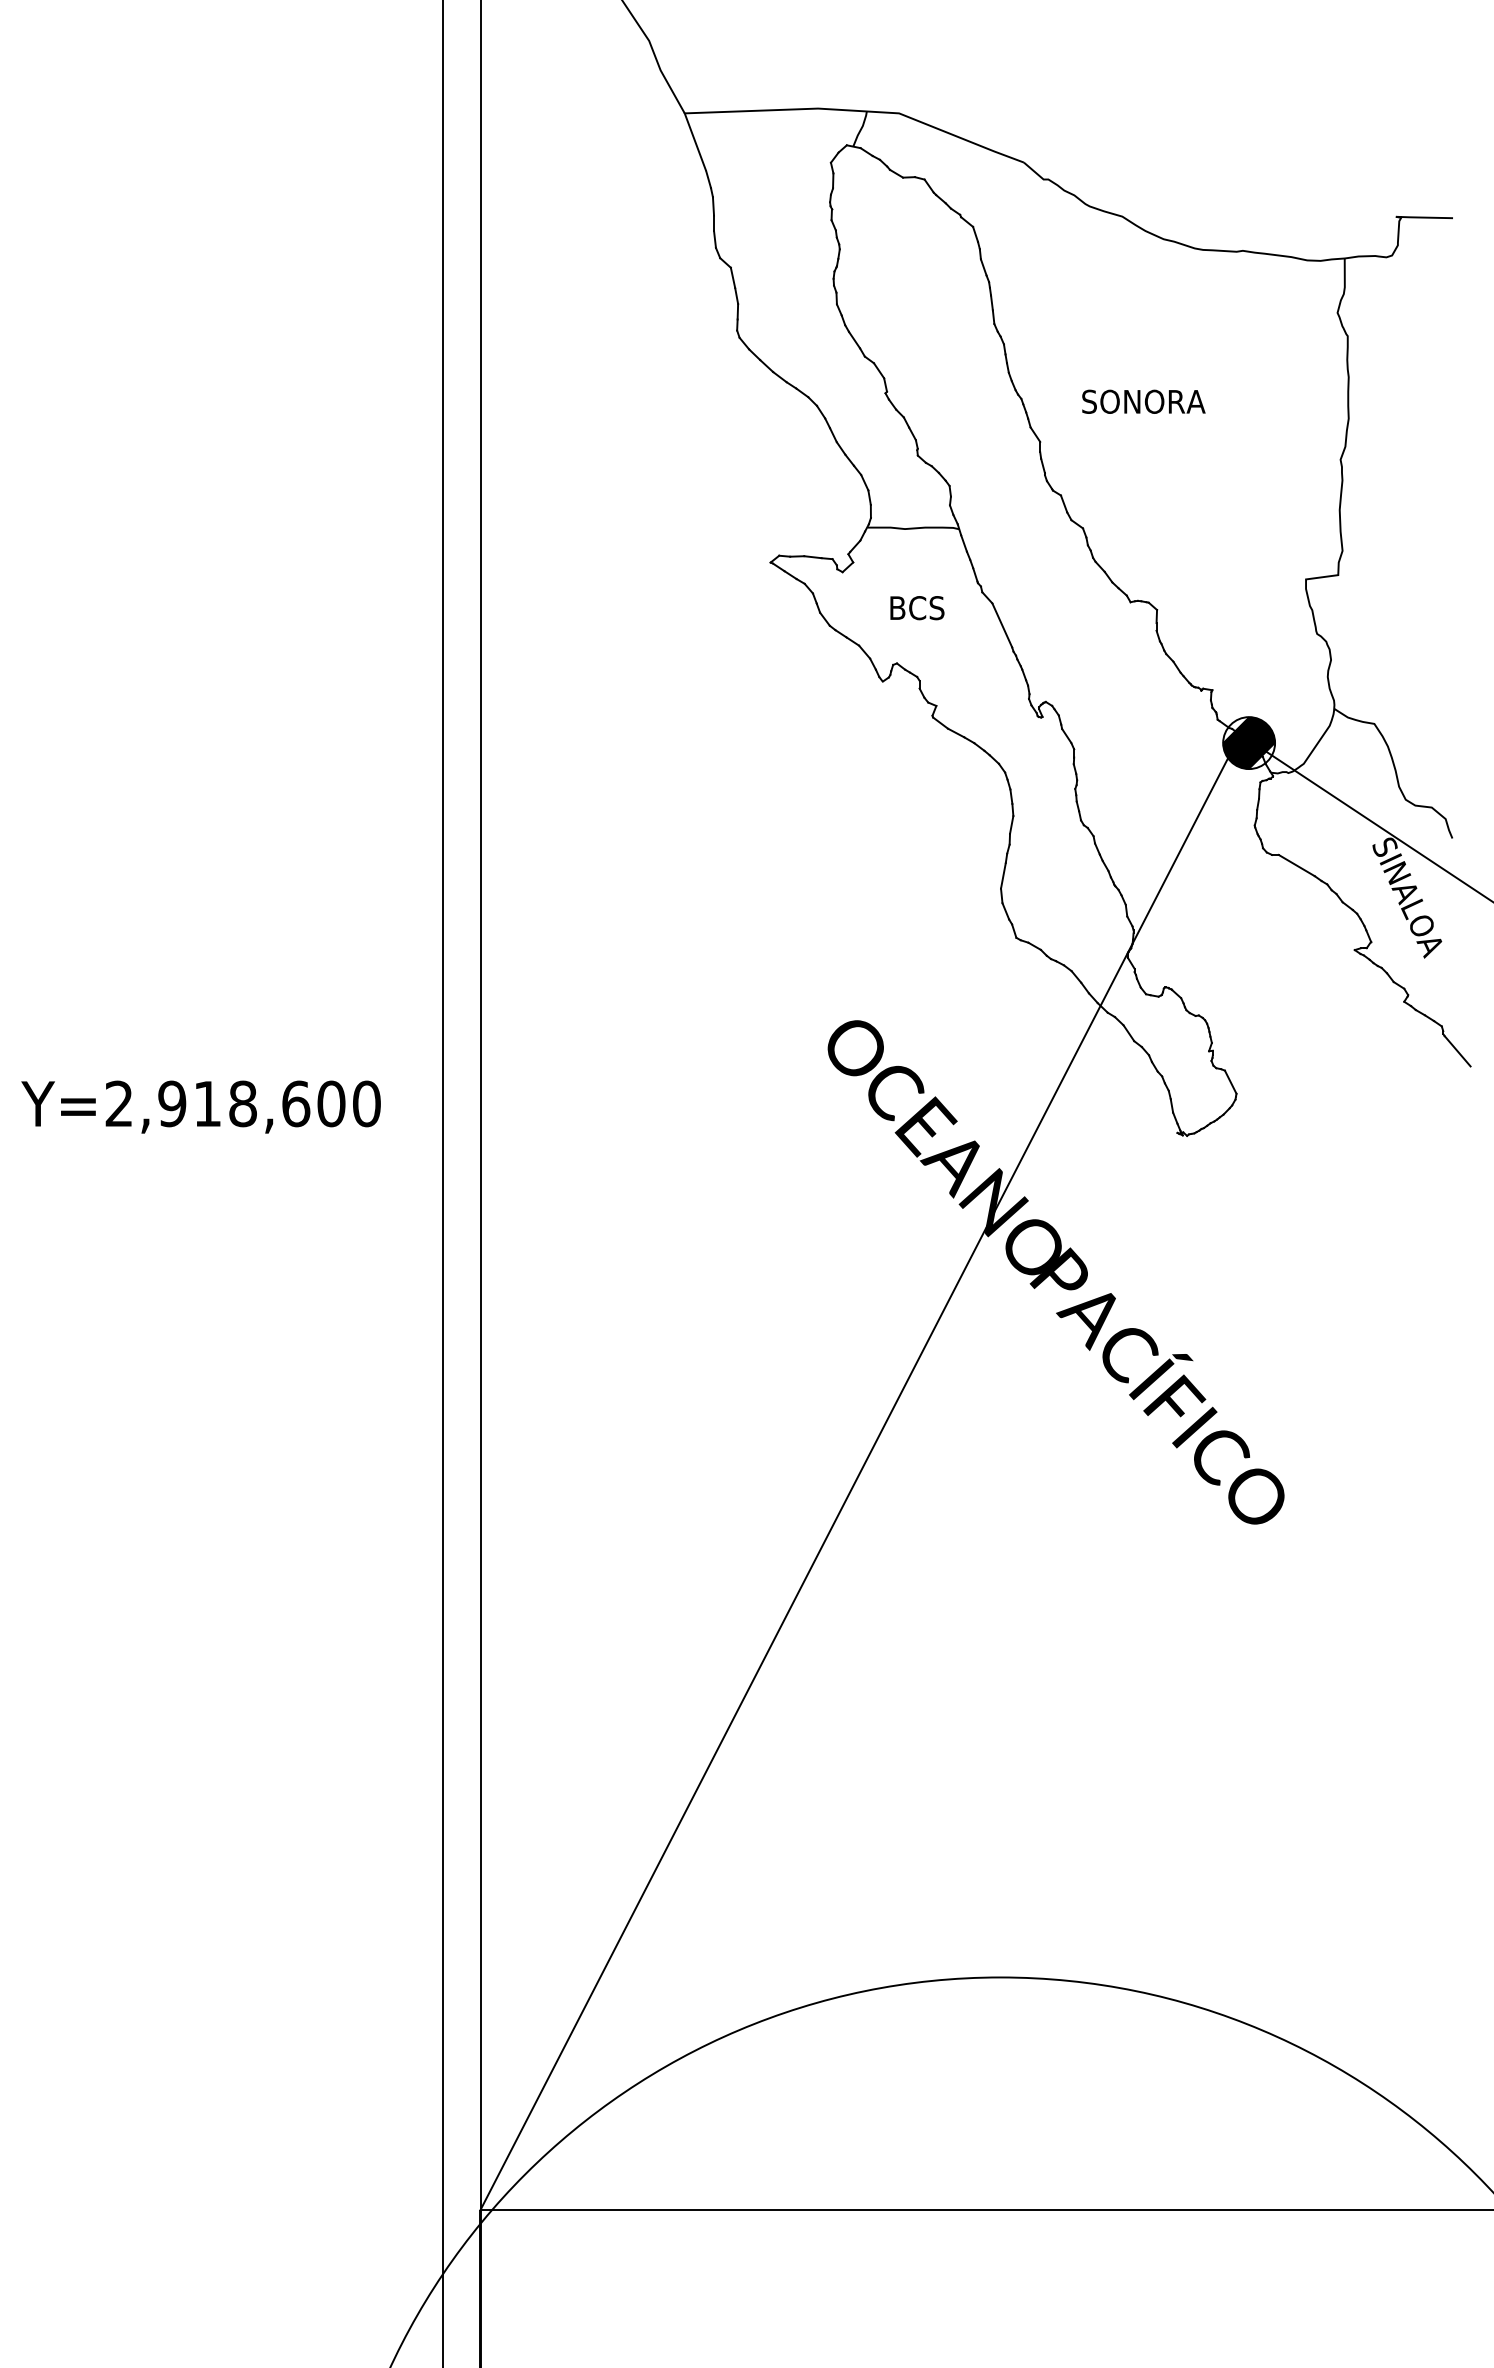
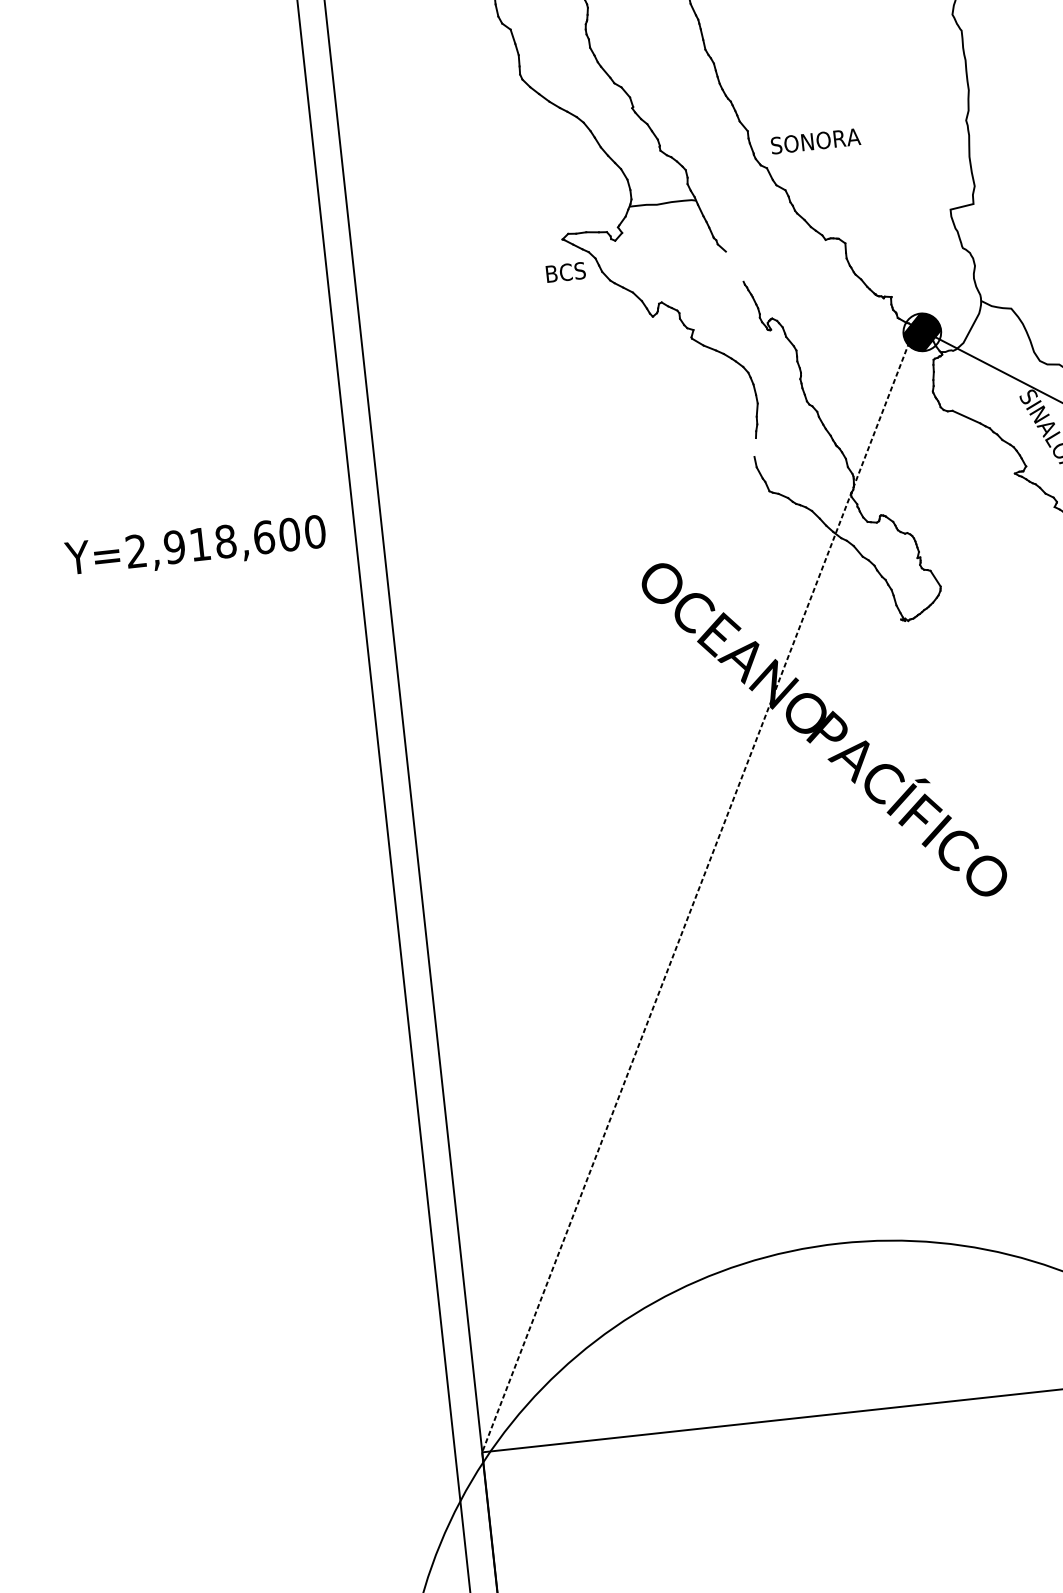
text: (1143, 401) -> (815, 141), moved
text: (917, 608) -> (566, 272), moved
line: (1002, 625) -> (734, 266), removed
line: (1003, 875) -> (755, 447), removed
text: (200, 1106) -> (195, 546), moved
line: (860, 1472) -> (698, 889), solid -> dashed

